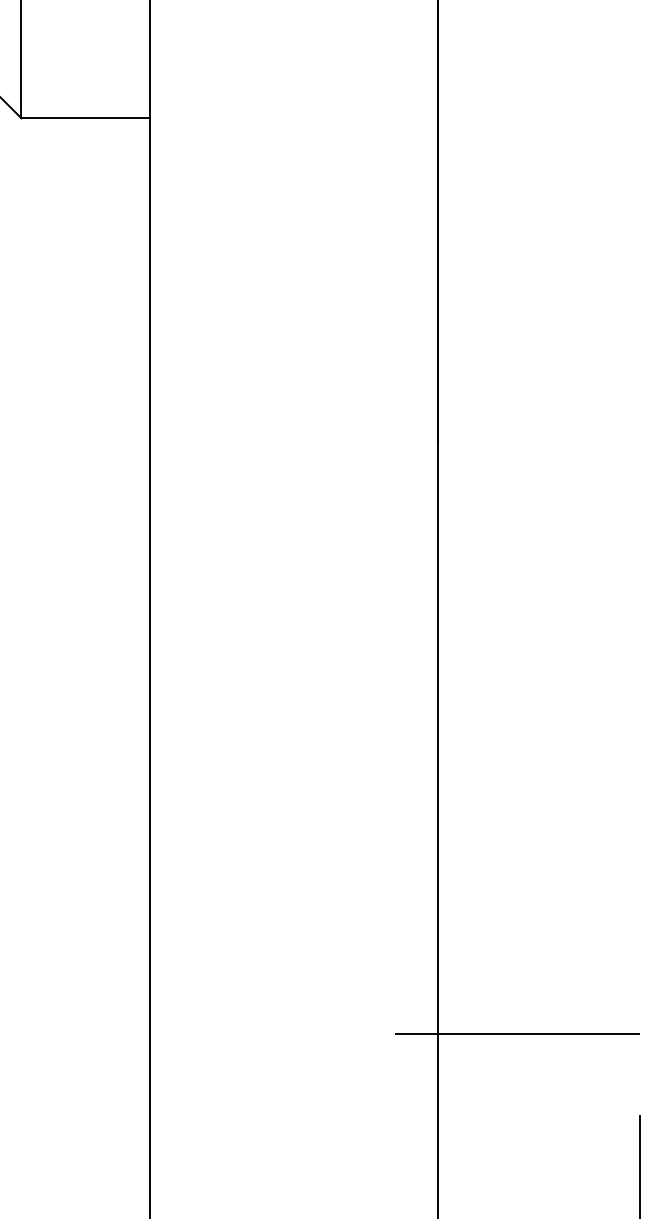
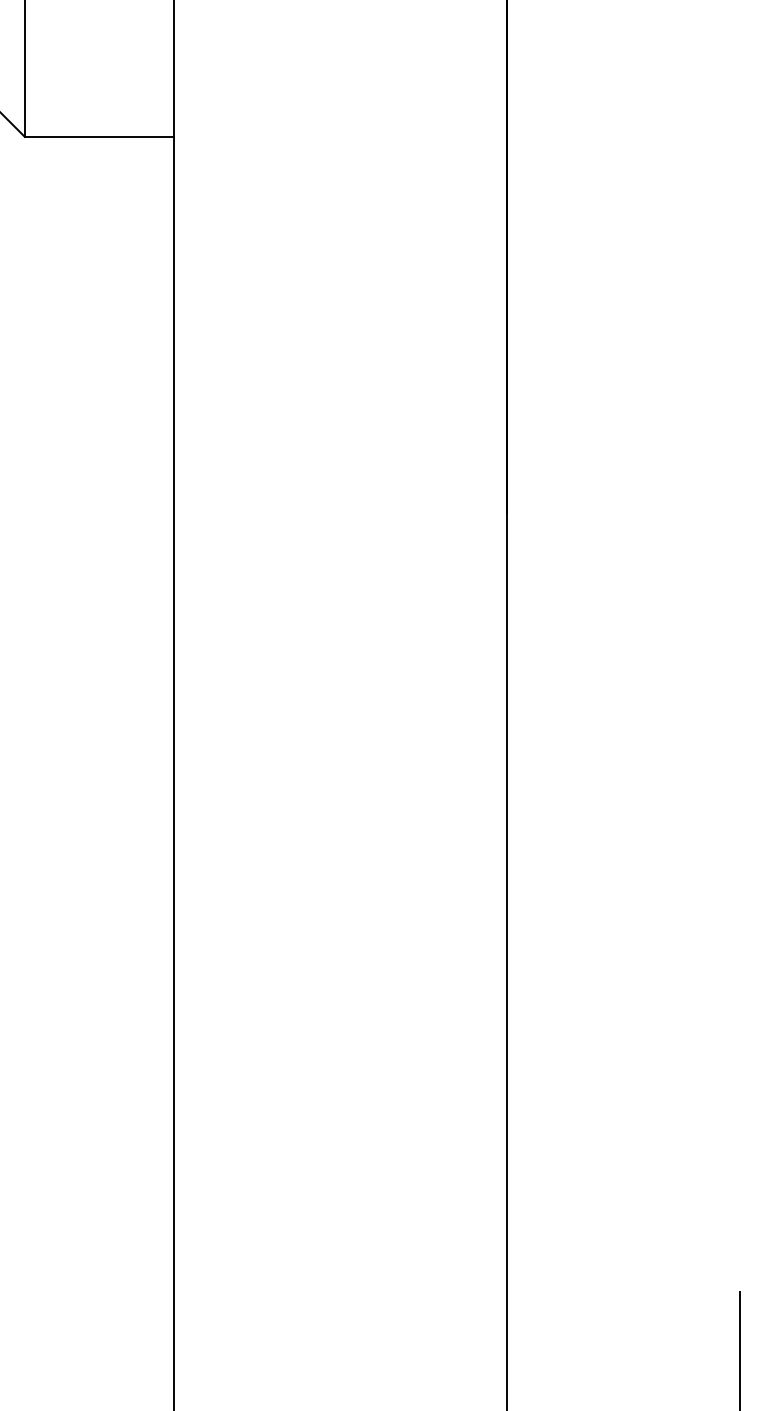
line: (516, 1033) -> (598, 1196), removed

